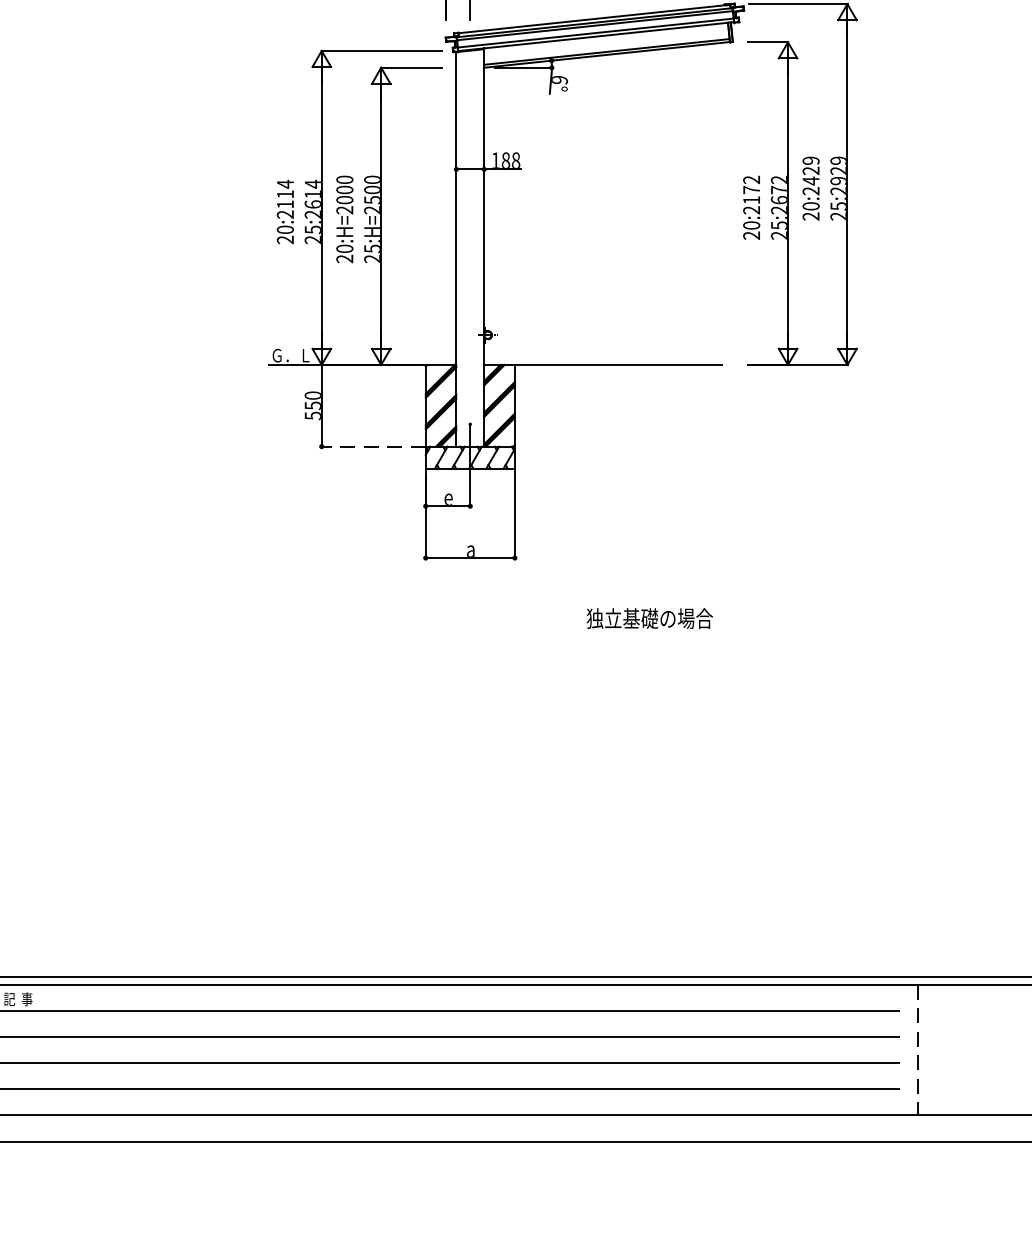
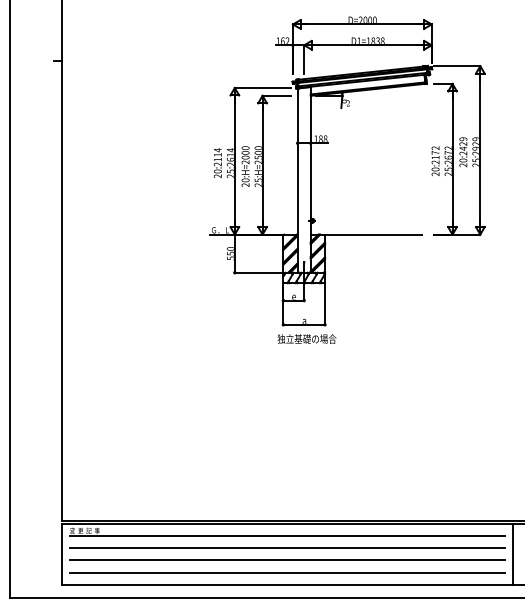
line: (372, 446) -> (258, 272), dashed -> solid
text: (648, 617) -> (306, 338), moved
line: (918, 1049) -> (513, 554), dashed -> solid

